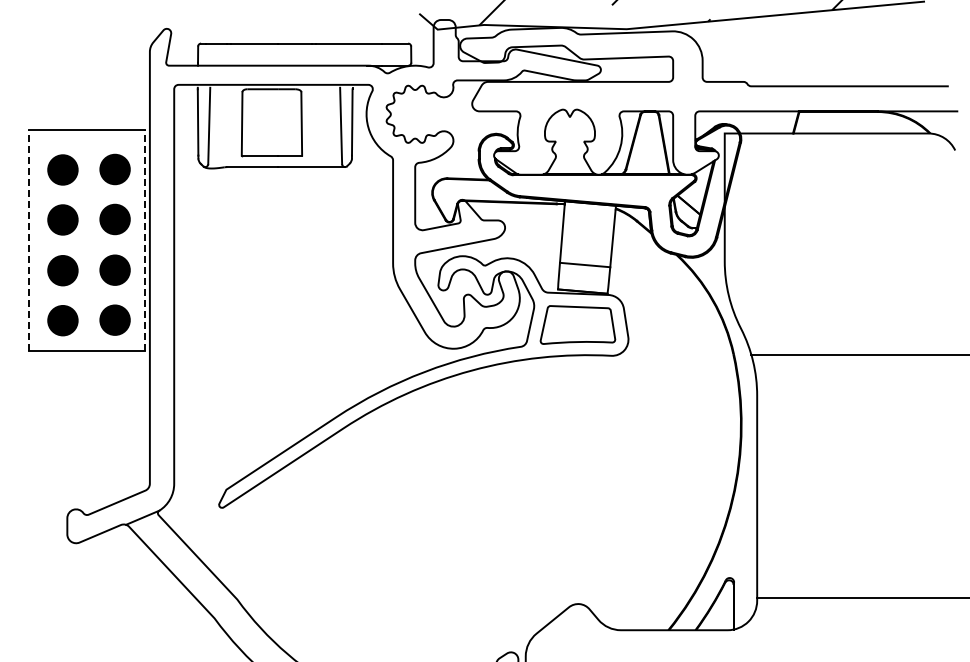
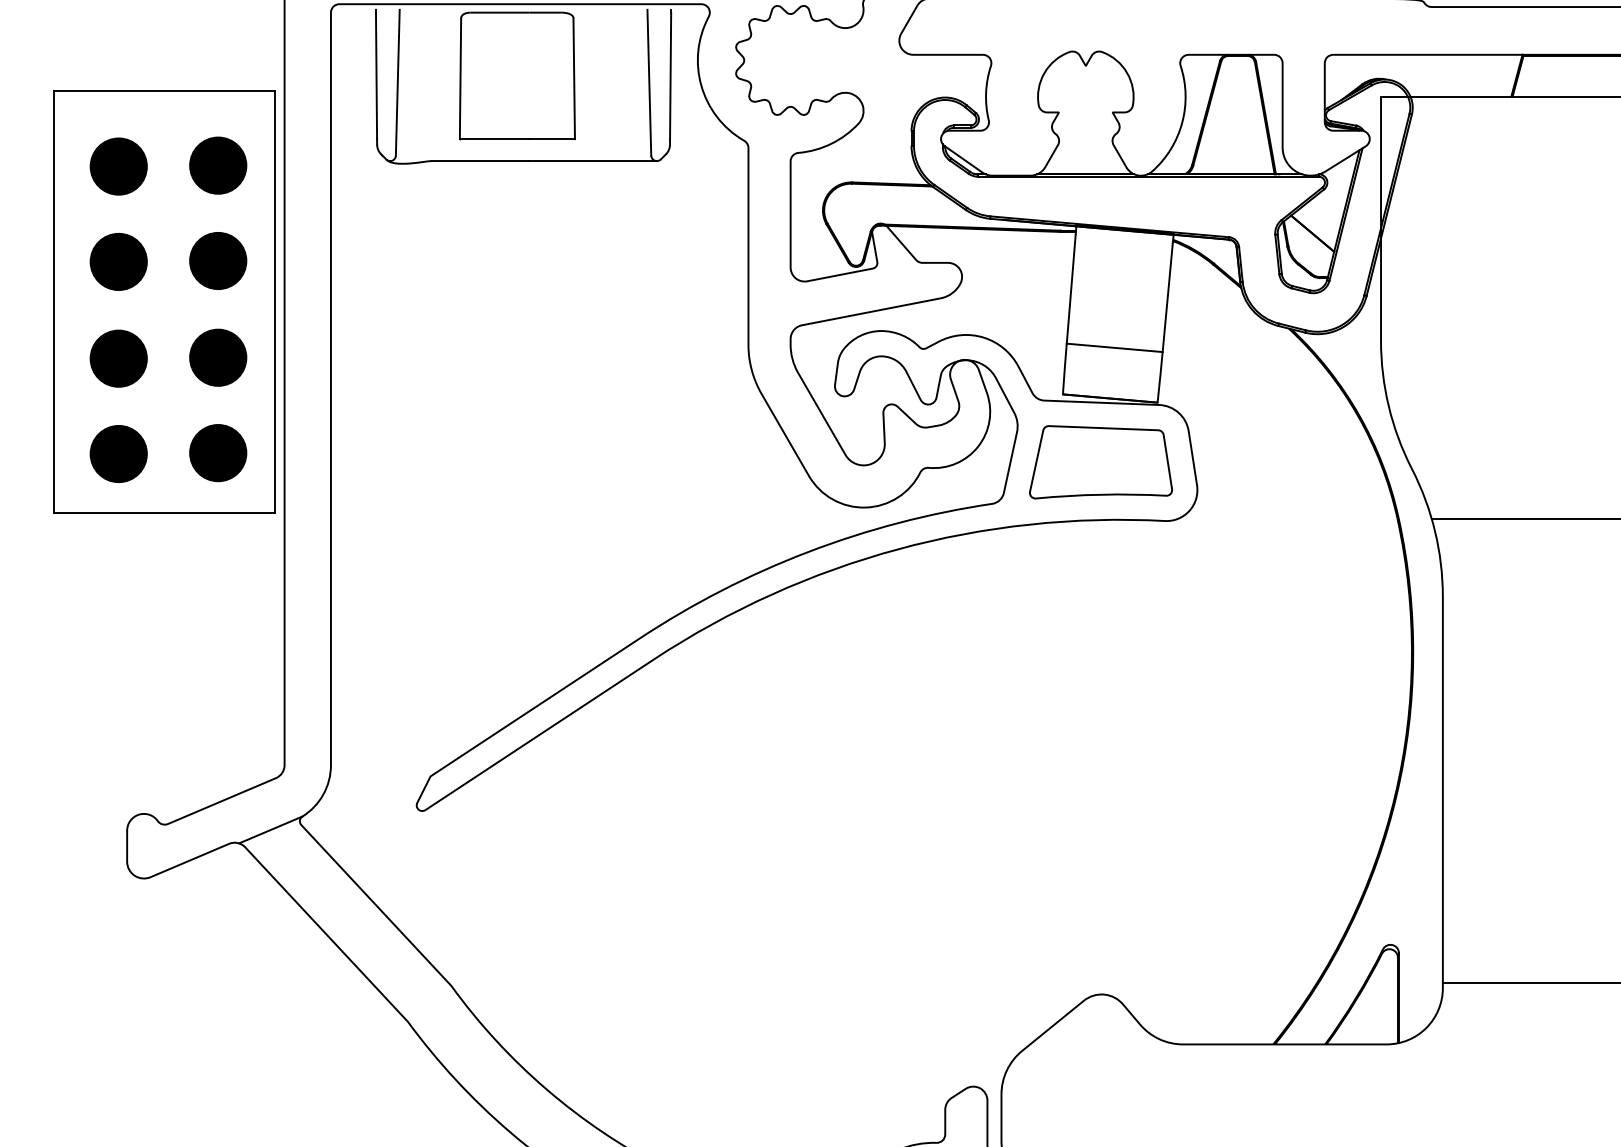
line: (29, 240) -> (54, 301), dashed -> solid
line: (144, 240) -> (274, 301), dashed -> solid

